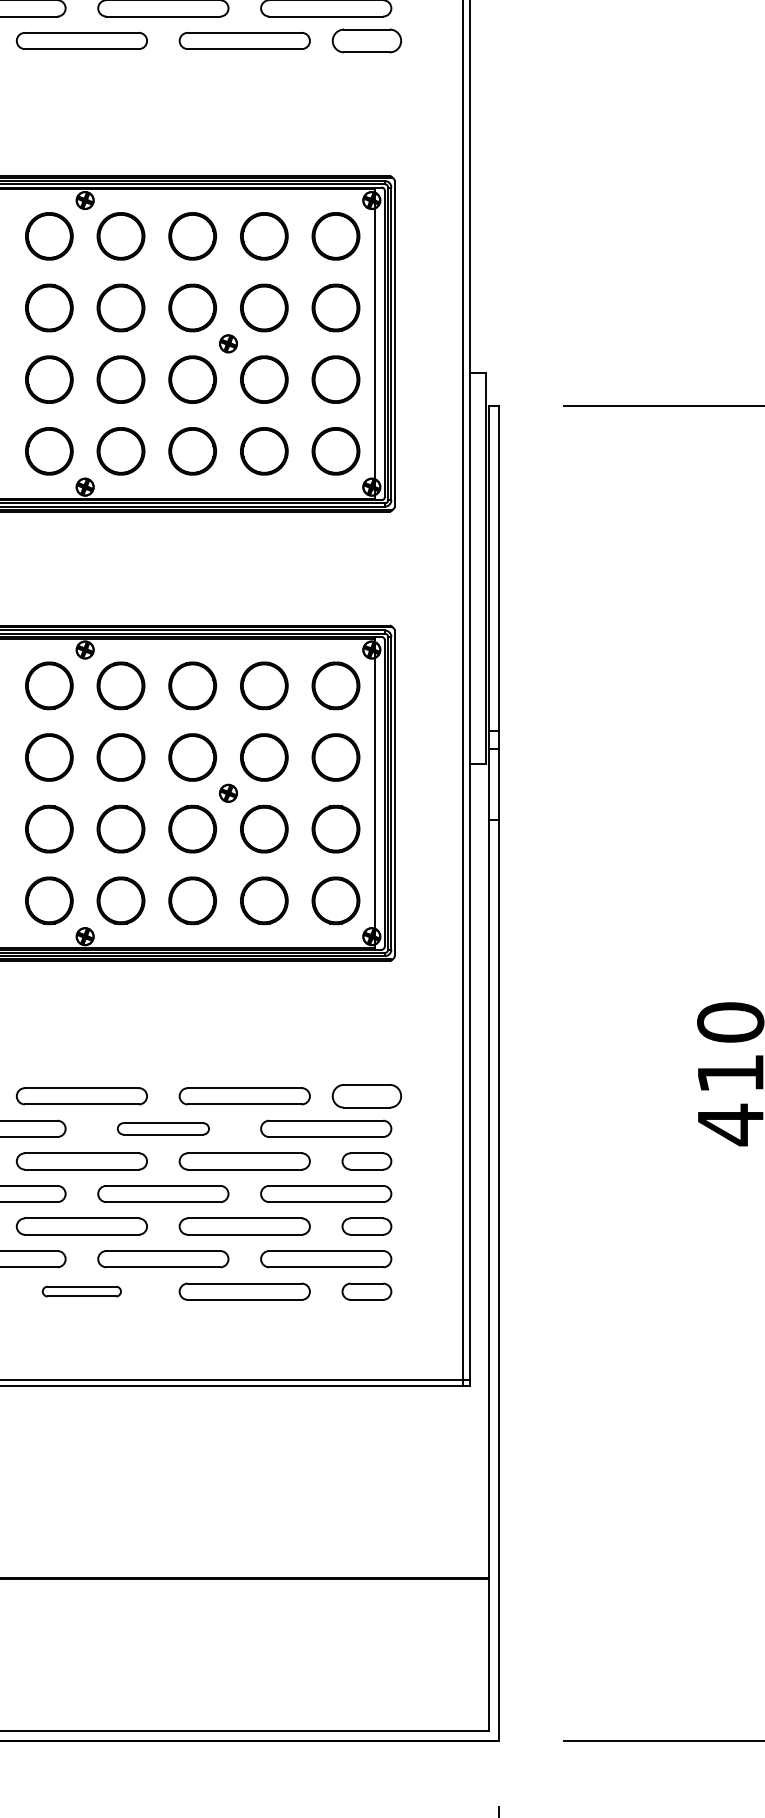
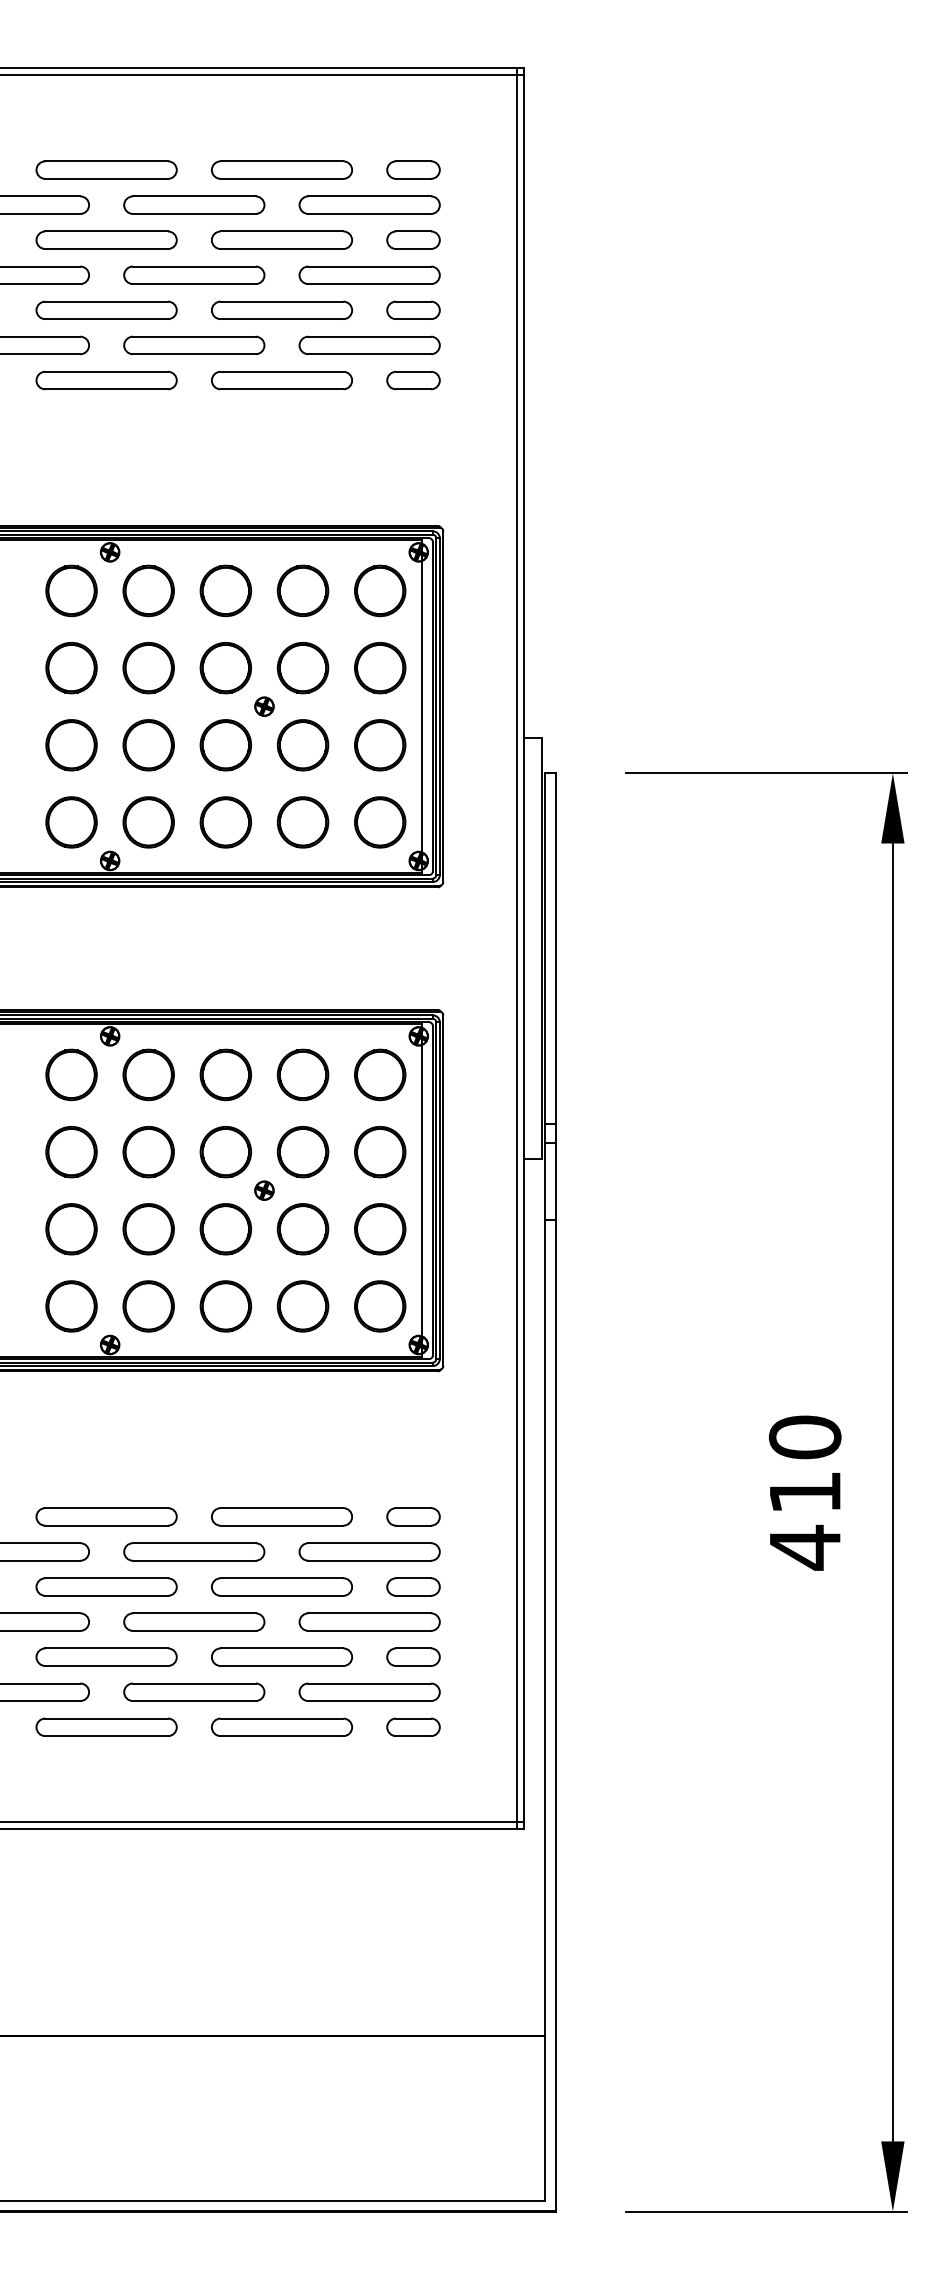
part: (366, 40) -> (413, 380), size x0.71
part: (366, 1095) -> (413, 1516), size x0.71
part: (163, 1128) -> (194, 1551), size x1.43
part: (81, 1290) -> (106, 1726), size x1.67

